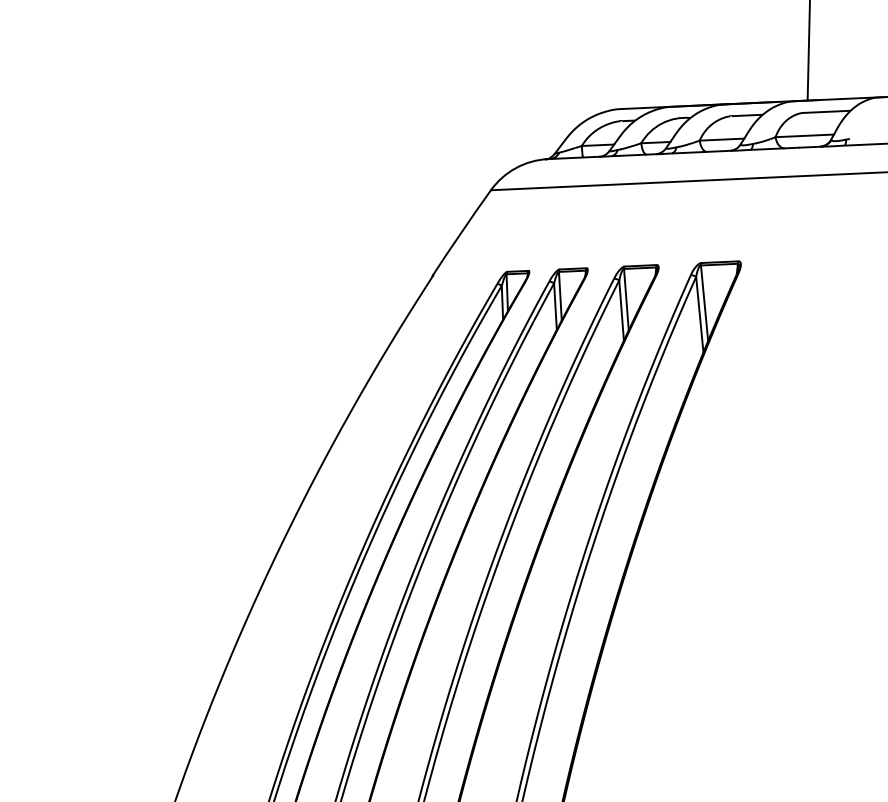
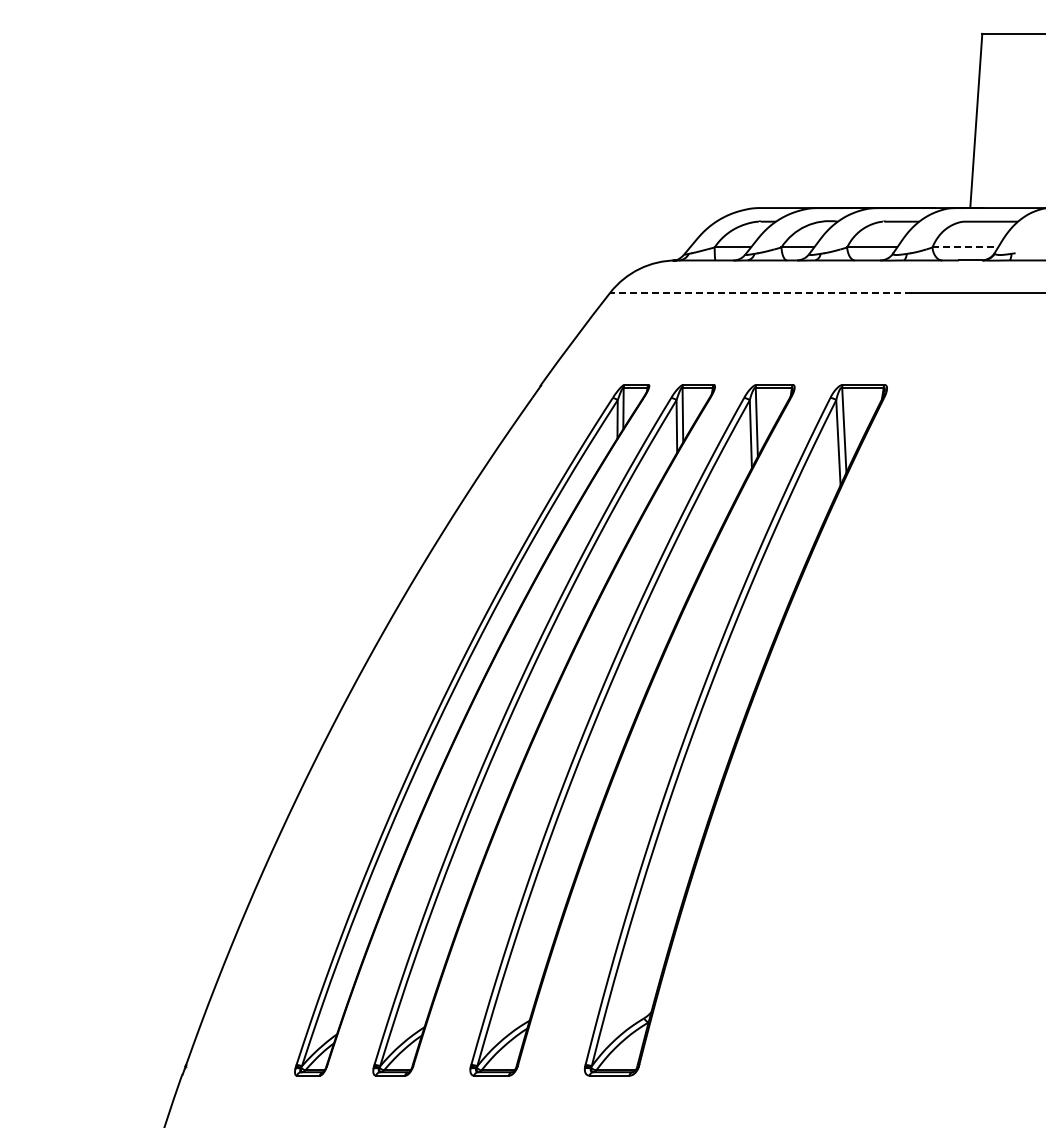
line: (804, 135) -> (965, 247), solid -> dashed
line: (624, 184) -> (760, 292), solid -> dashed

